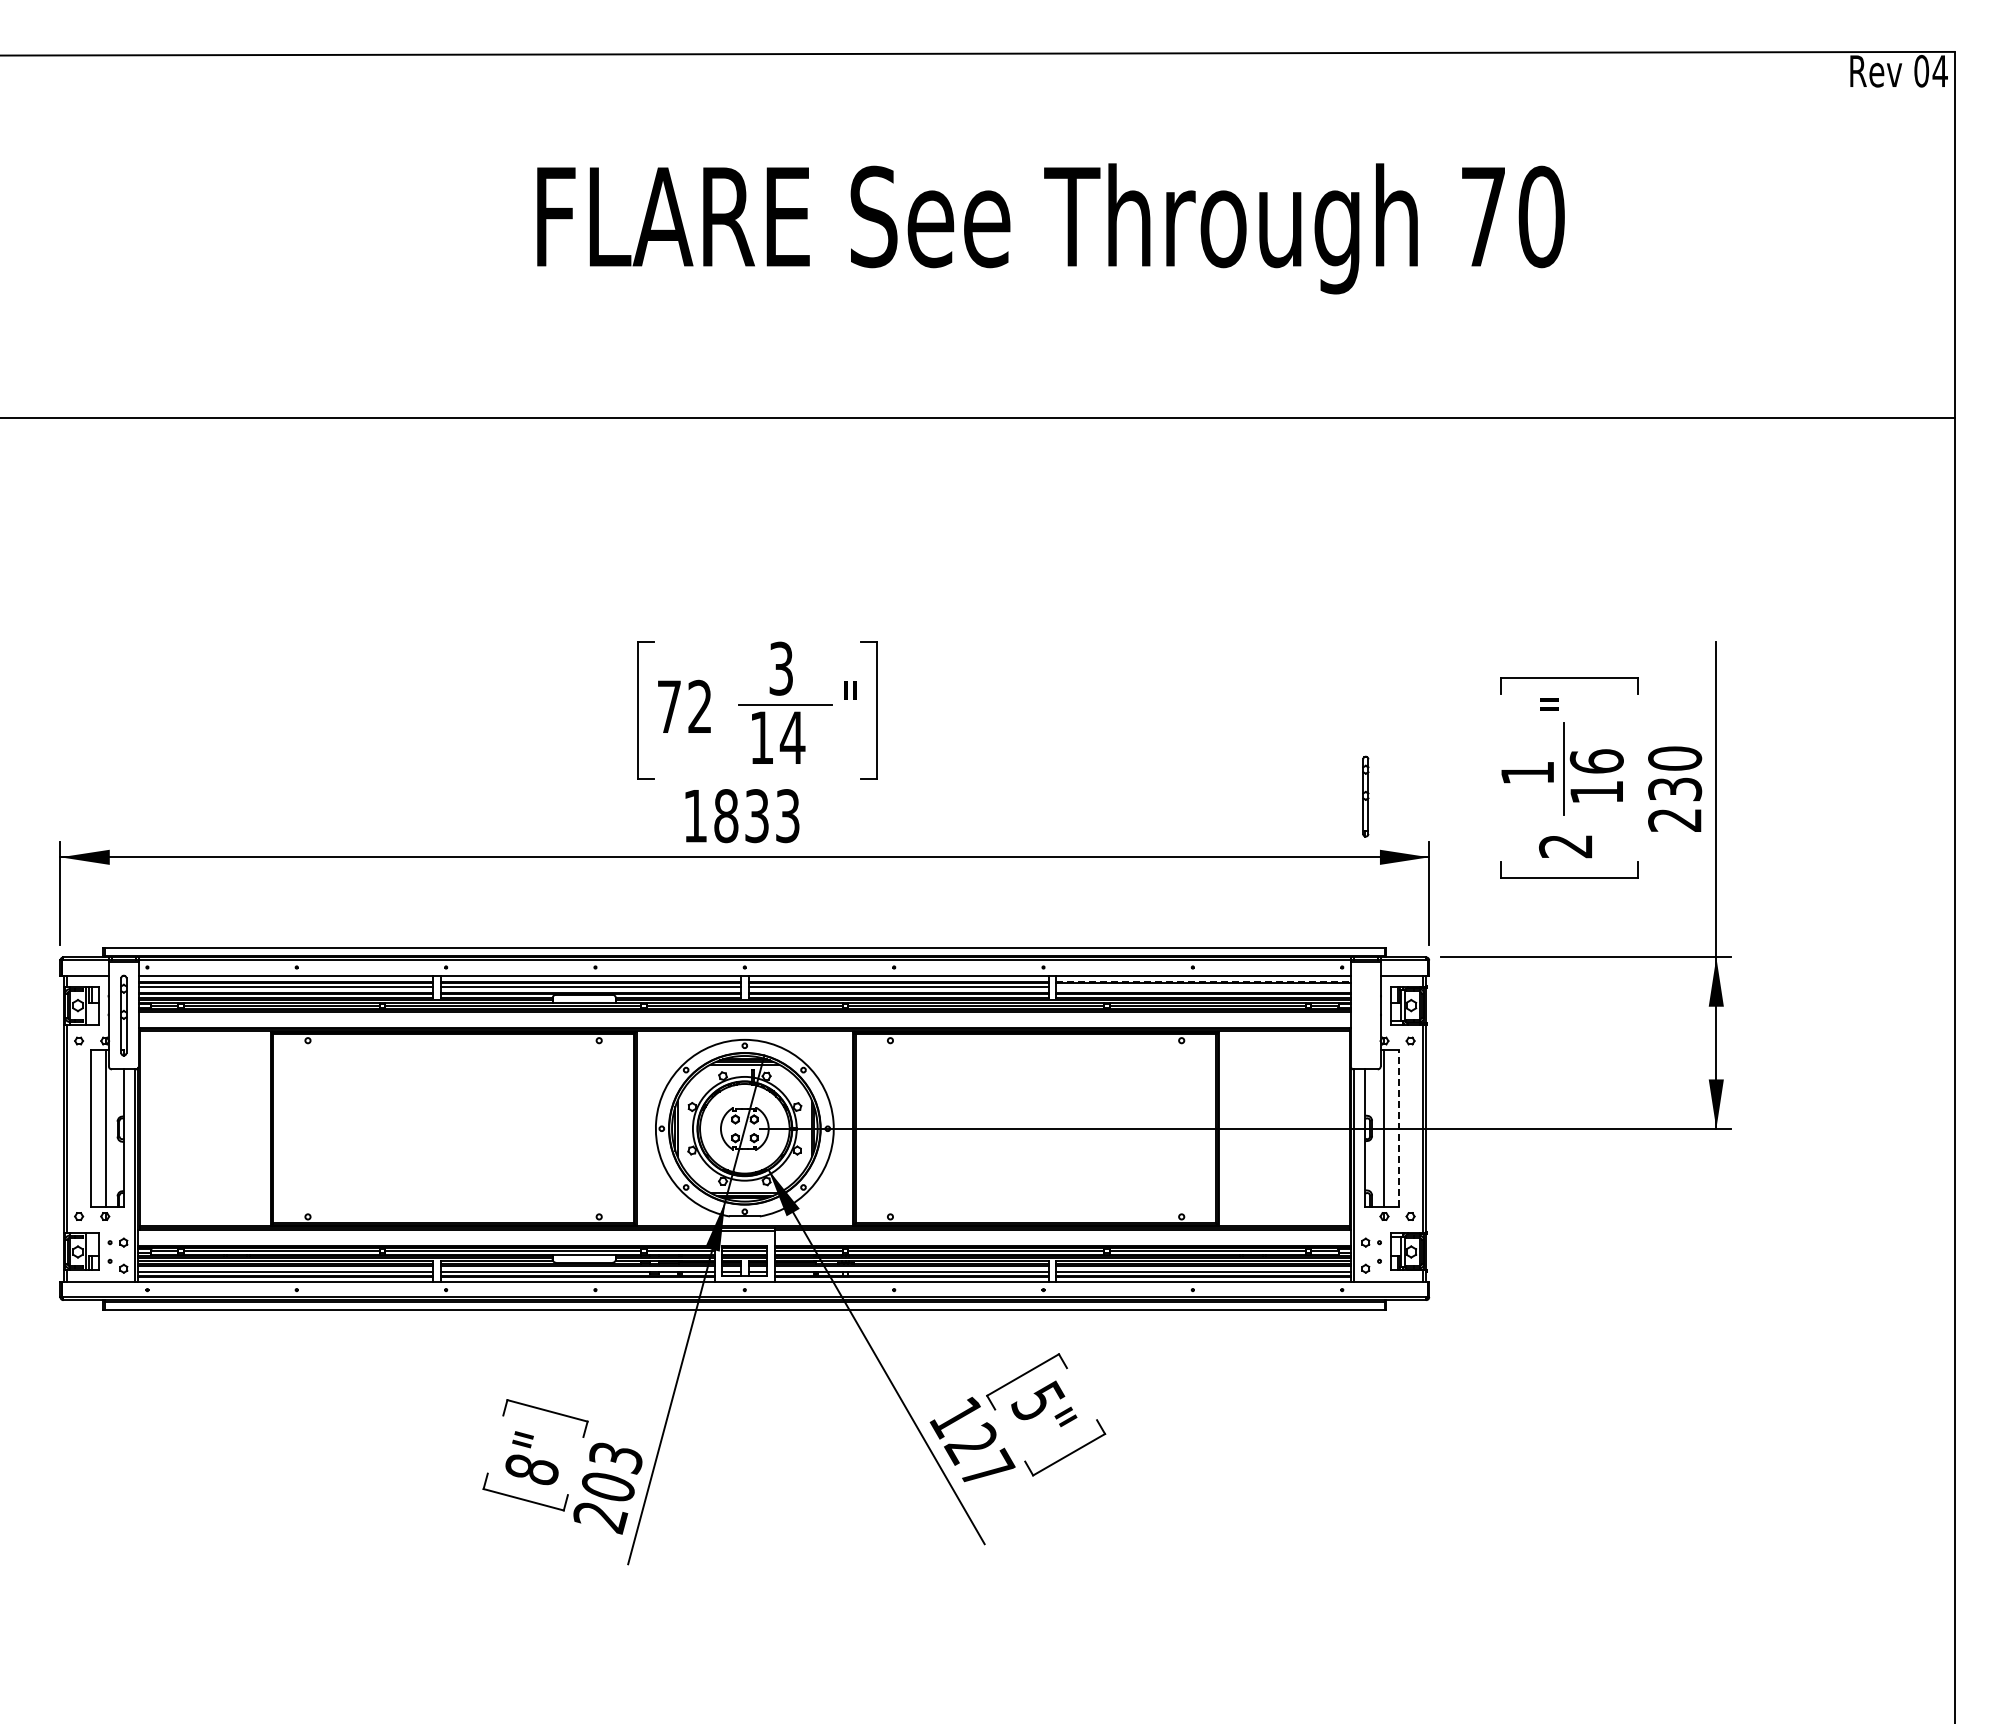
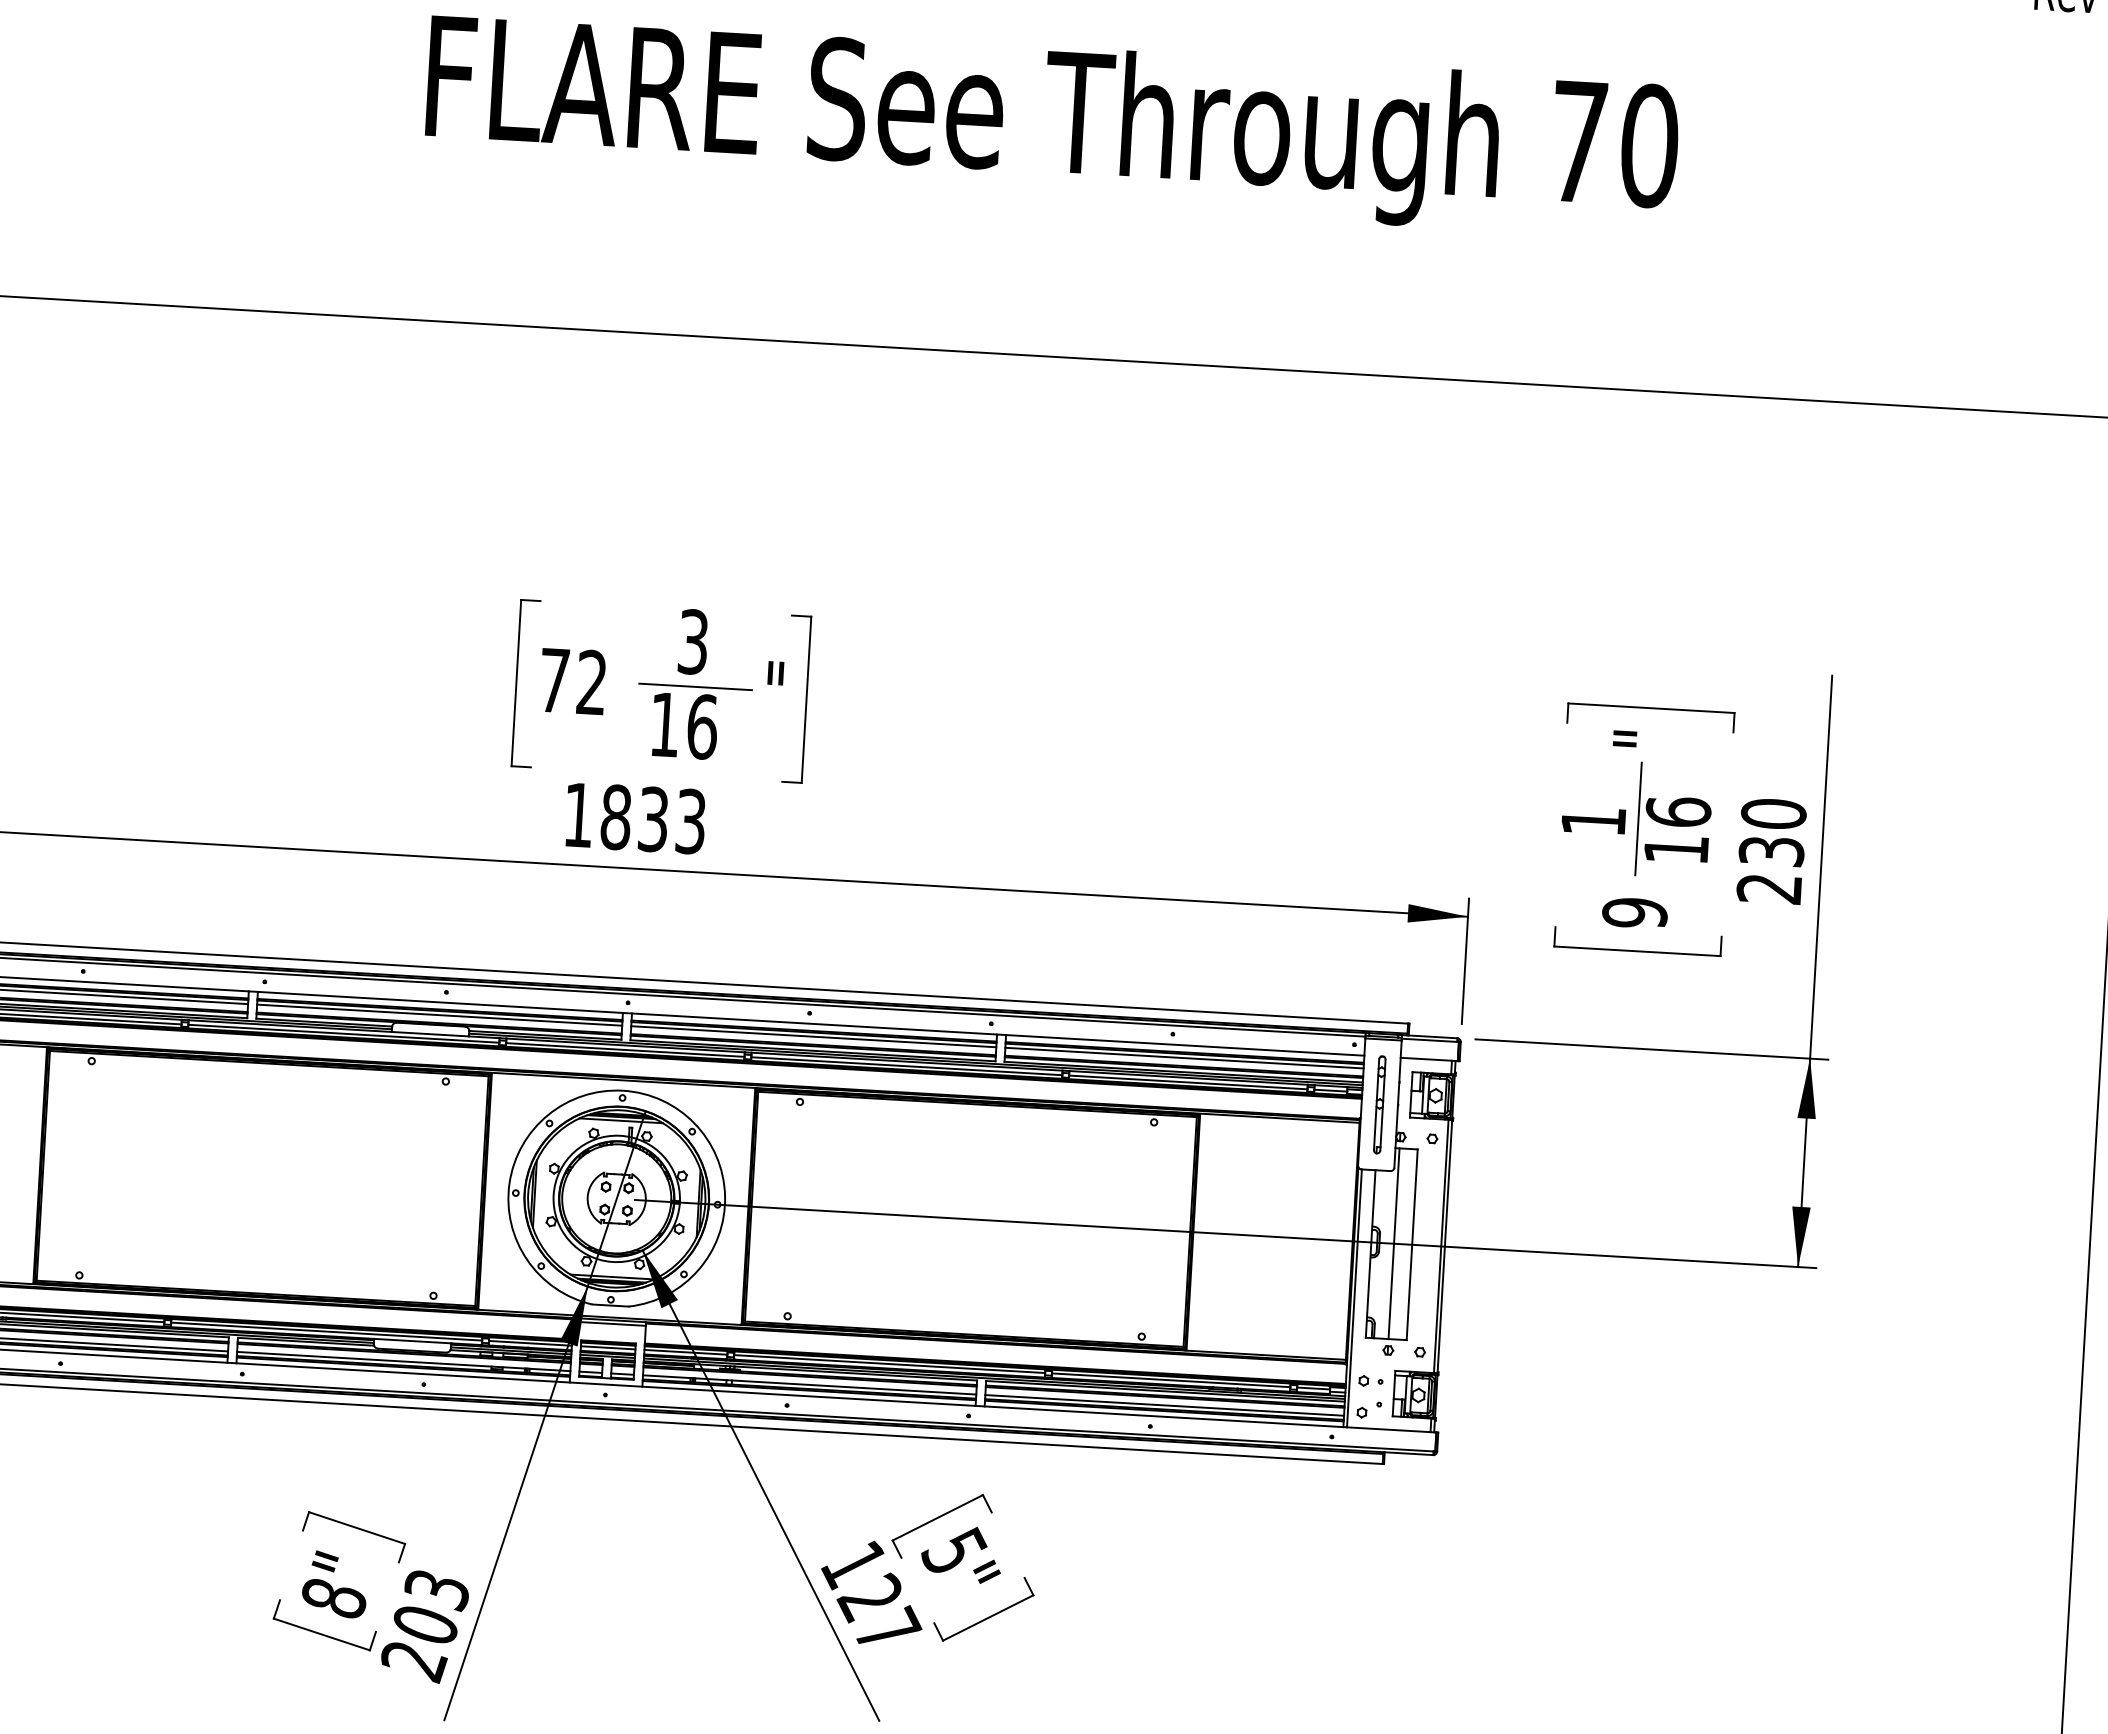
text: (792, 737) -> (702, 726), 14 -> 16
part: (1365, 796) -> (1379, 1104), moved
text: (1565, 846) -> (1634, 913), 2 -> 9
line: (1204, 981) -> (1186, 1052), dashed -> solid
line: (1203, 986) -> (1184, 1058), added
line: (1398, 1128) -> (1411, 1244), dashed -> solid

